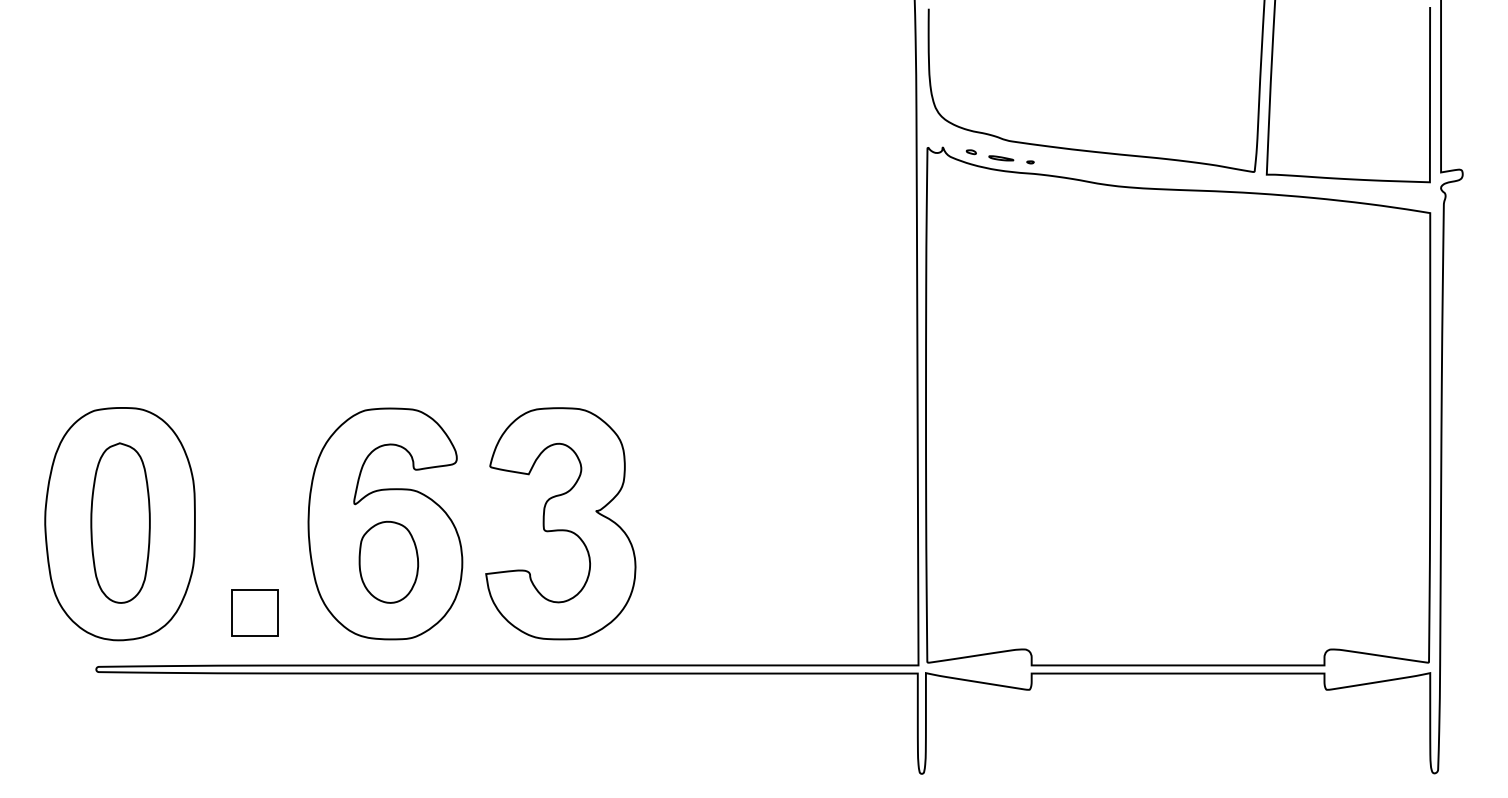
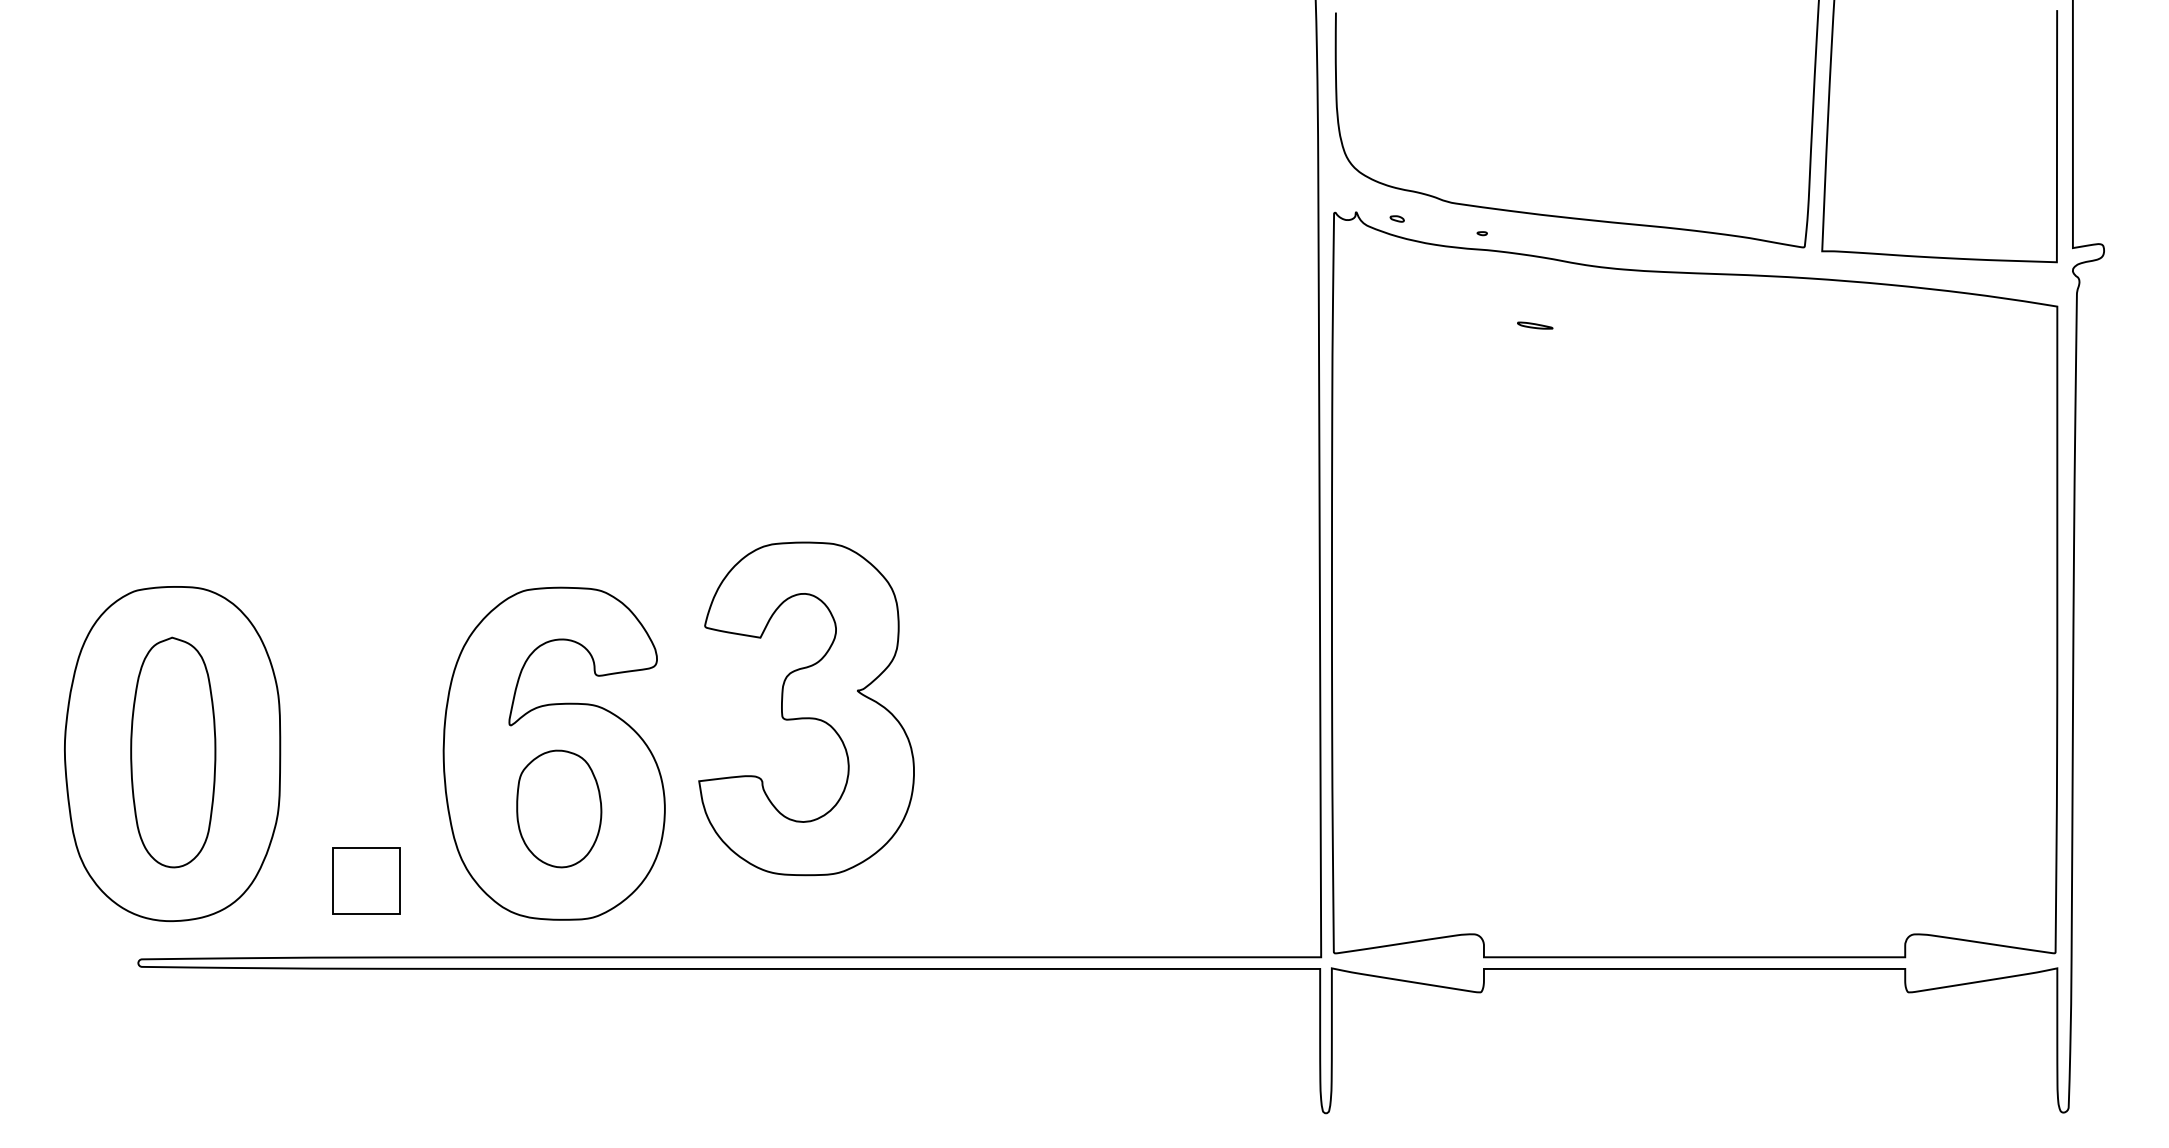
part: (1001, 158) -> (1535, 325), moved
part: (560, 523) -> (806, 708), moved

